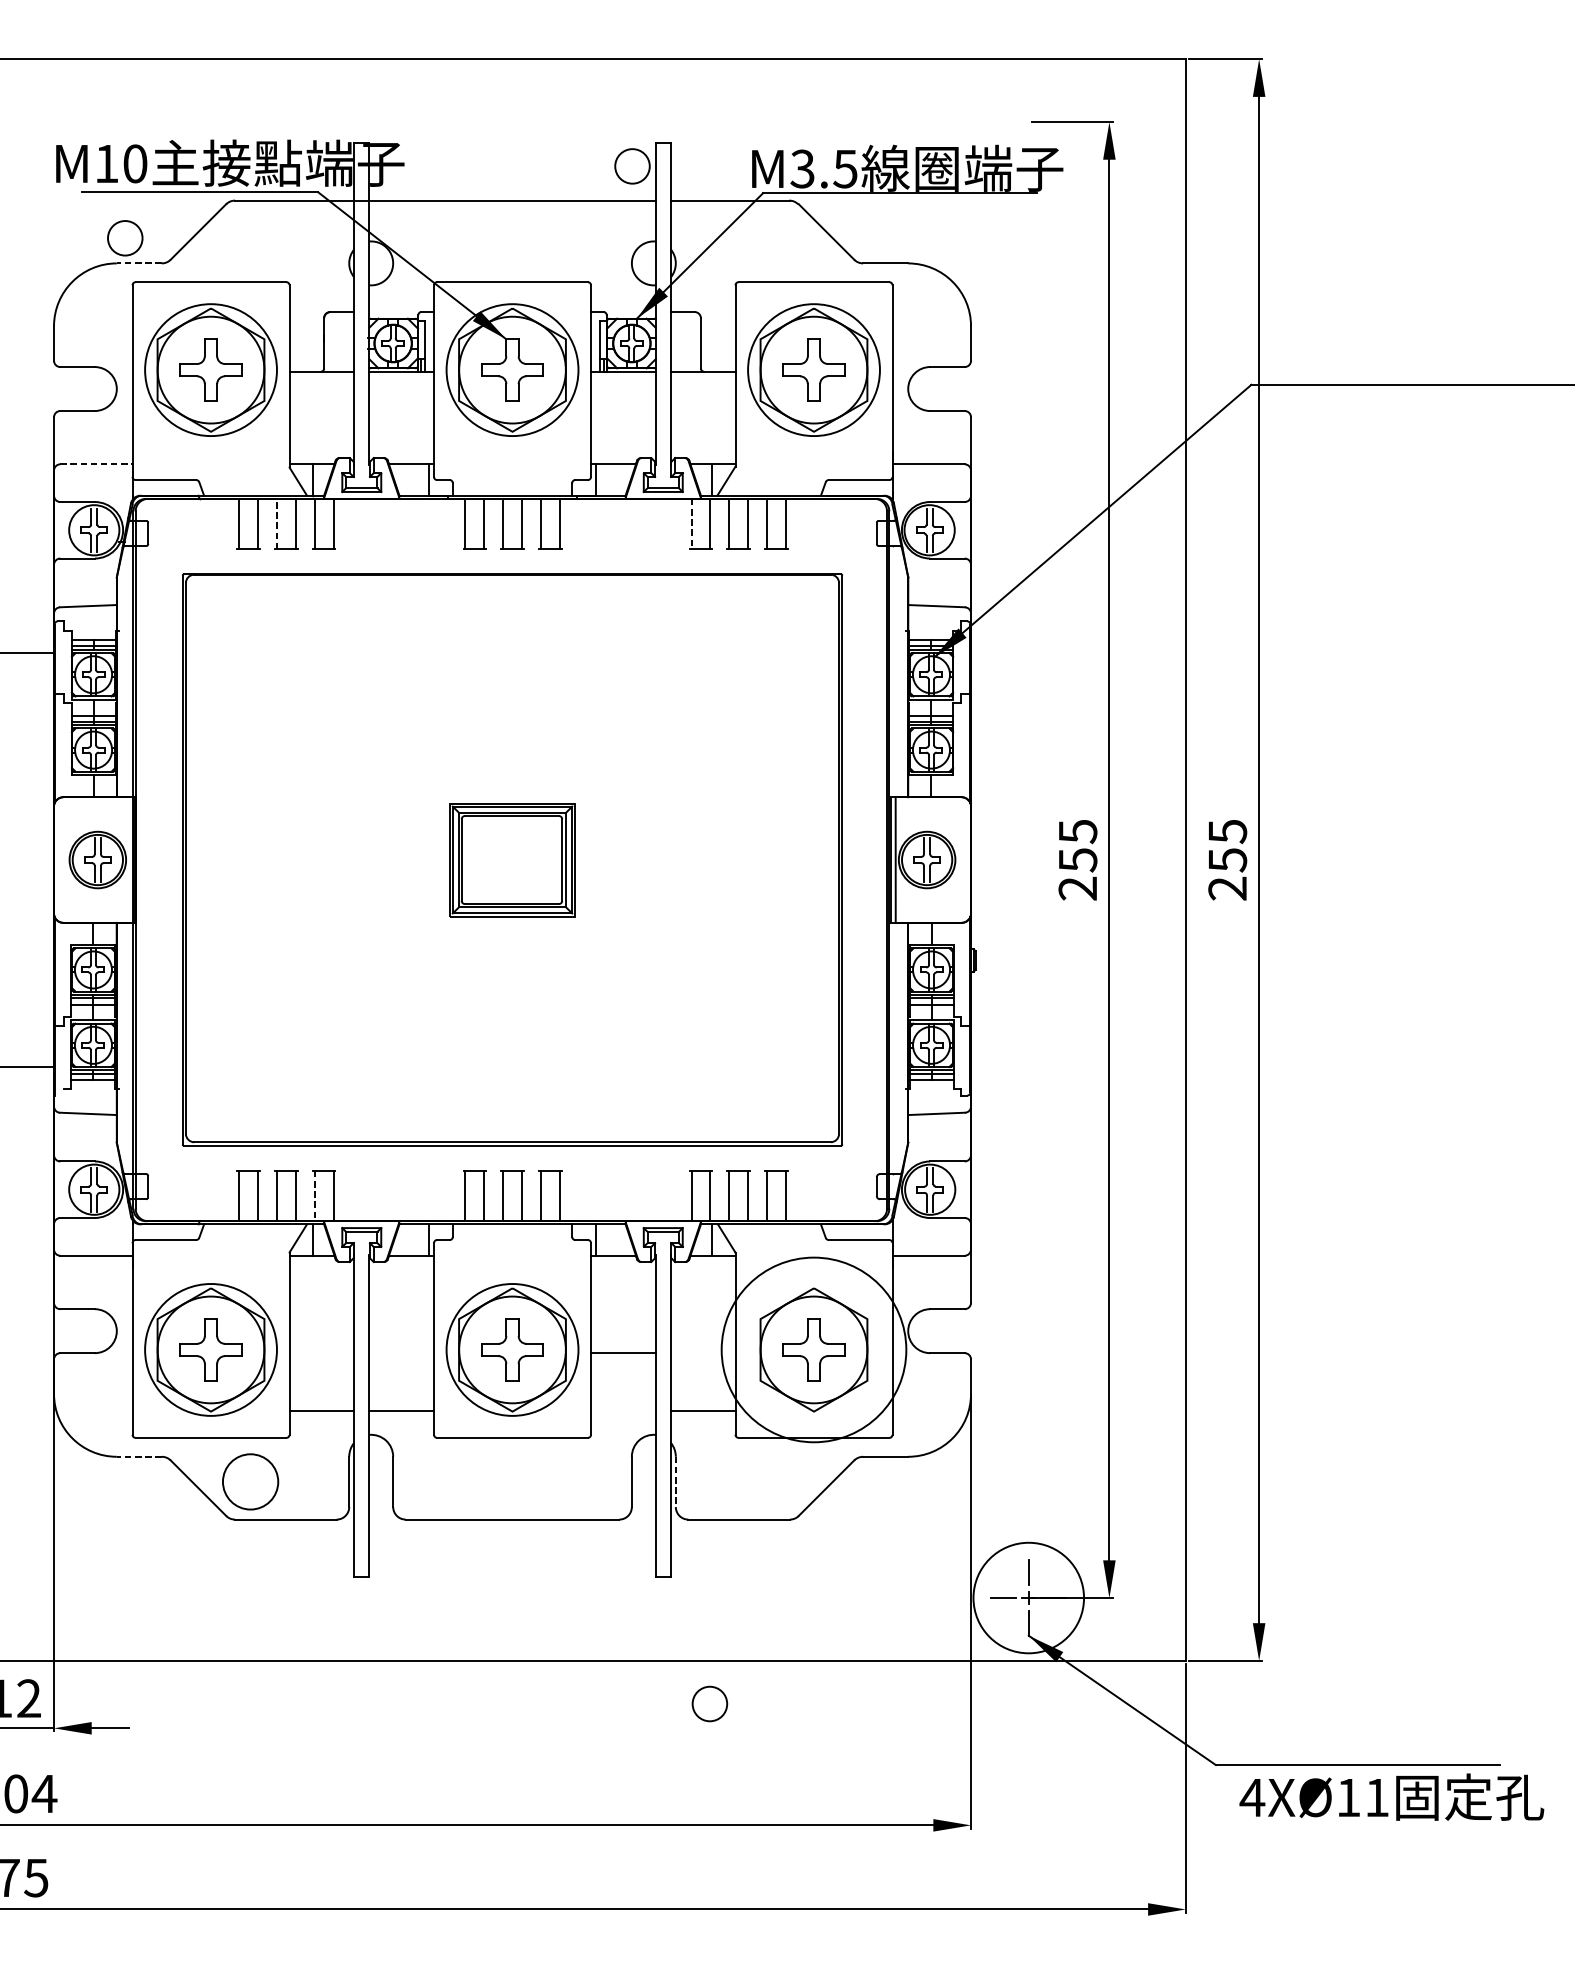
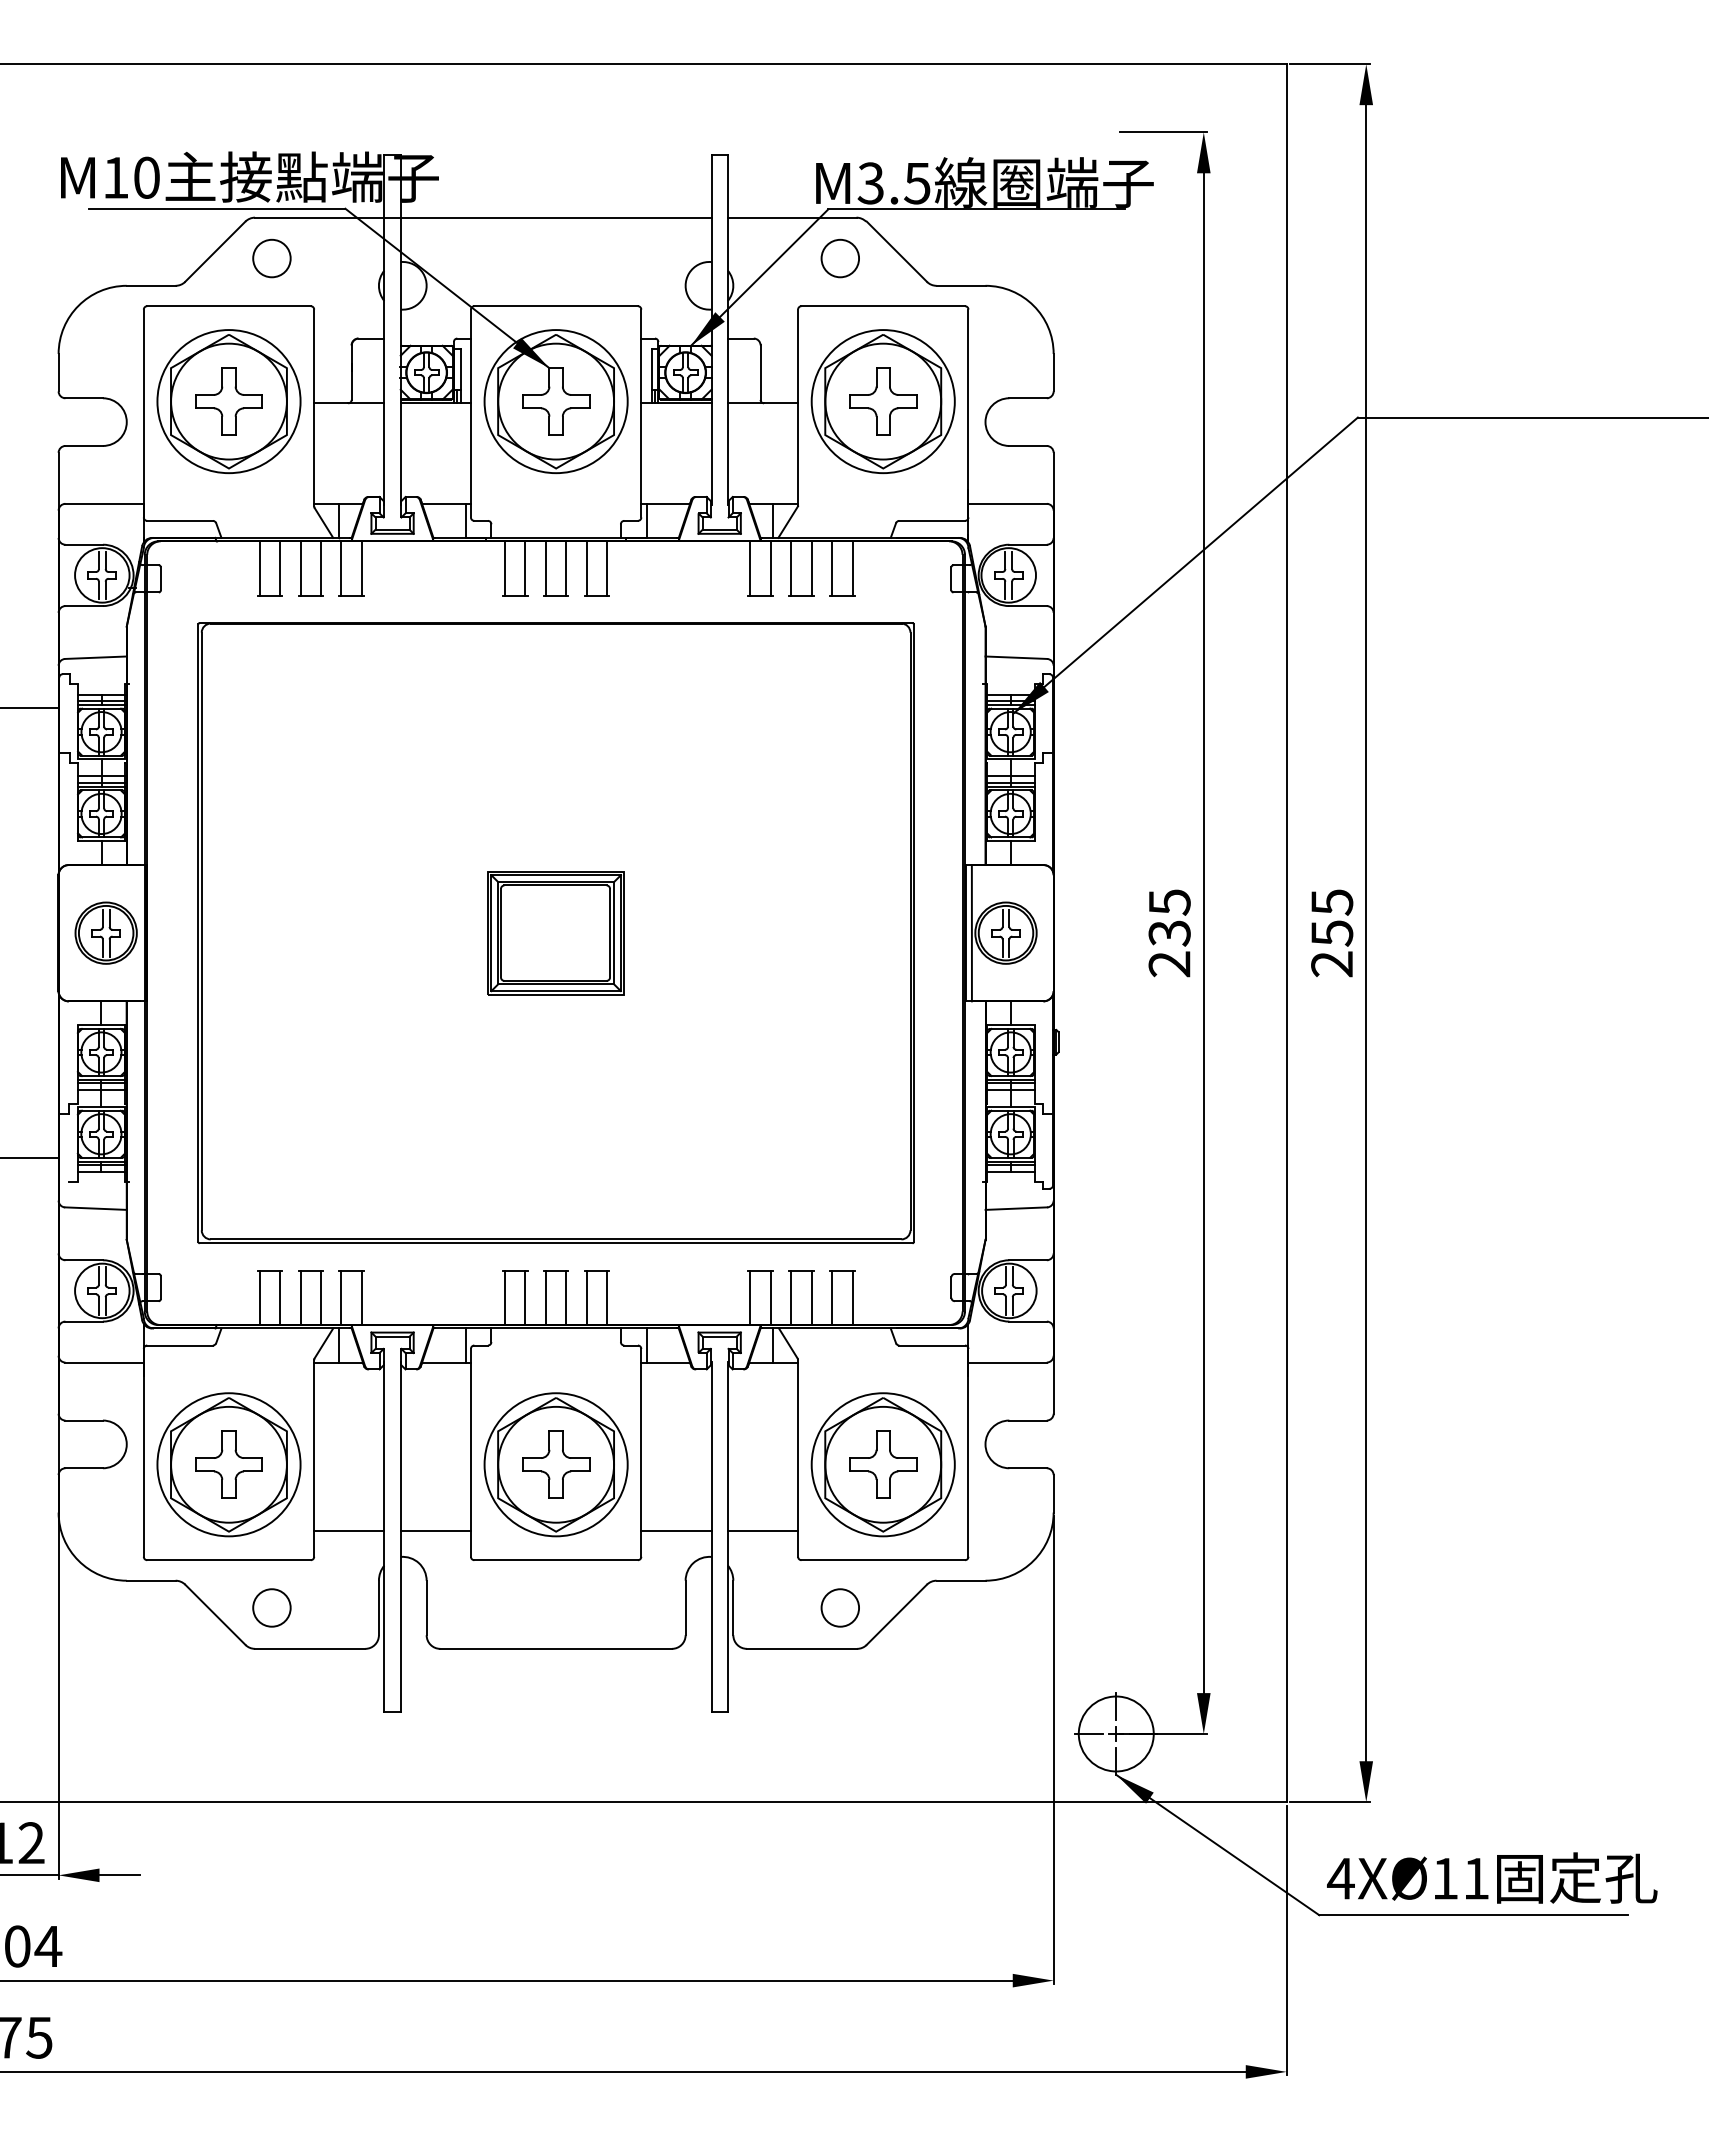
circle: (631, 166) -> (839, 258), moved
circle: (124, 238) -> (271, 258), moved
line: (138, 263) -> (150, 285), dashed -> solid
line: (97, 464) -> (105, 503), dashed -> solid
line: (276, 523) -> (300, 568), dashed -> solid
line: (691, 524) -> (750, 569), dashed -> solid
text: (1077, 860) -> (1169, 933), 255 -> 235
line: (314, 1196) -> (341, 1298), dashed -> solid
circle: (813, 1349) -> (882, 1464), size x0.71
line: (623, 1353) -> (676, 1531), moved
line: (138, 1456) -> (150, 1580), dashed -> solid
circle: (250, 1481) -> (271, 1607), size x0.62
line: (675, 1482) -> (733, 1608), dashed -> solid
circle: (1028, 1597) -> (1115, 1733), size x0.62
circle: (709, 1703) -> (839, 1607), moved
text: (1392, 1796) -> (1492, 1877), moved

